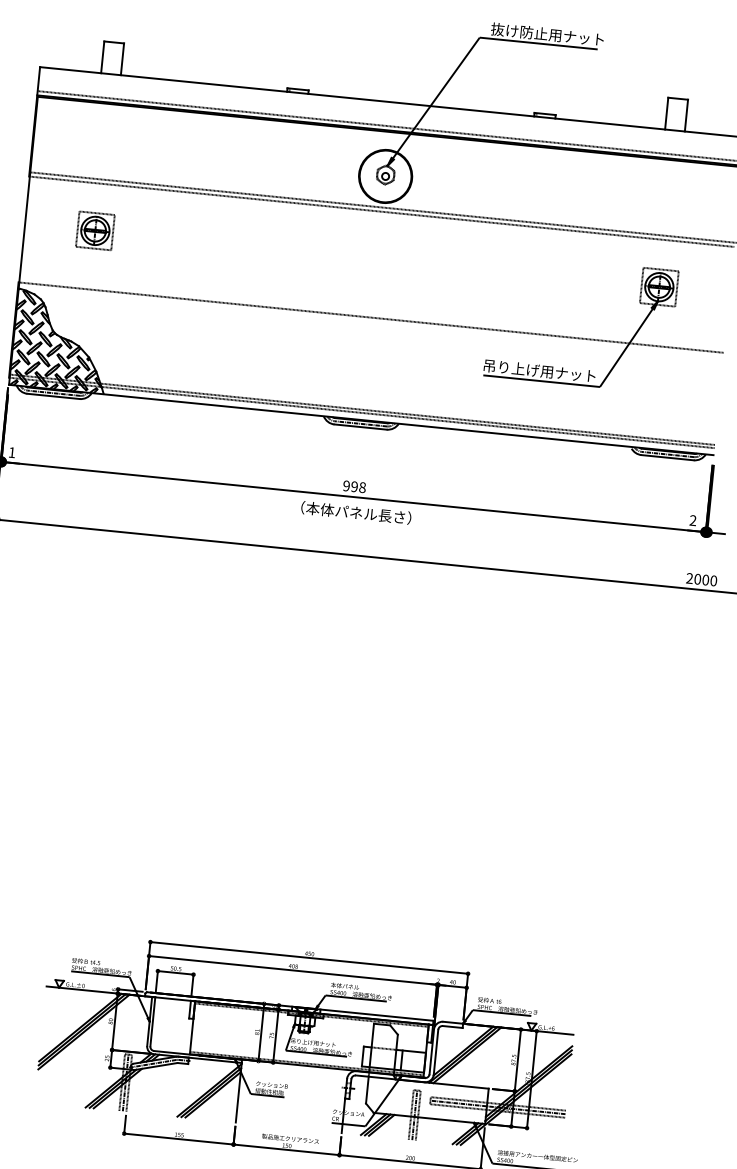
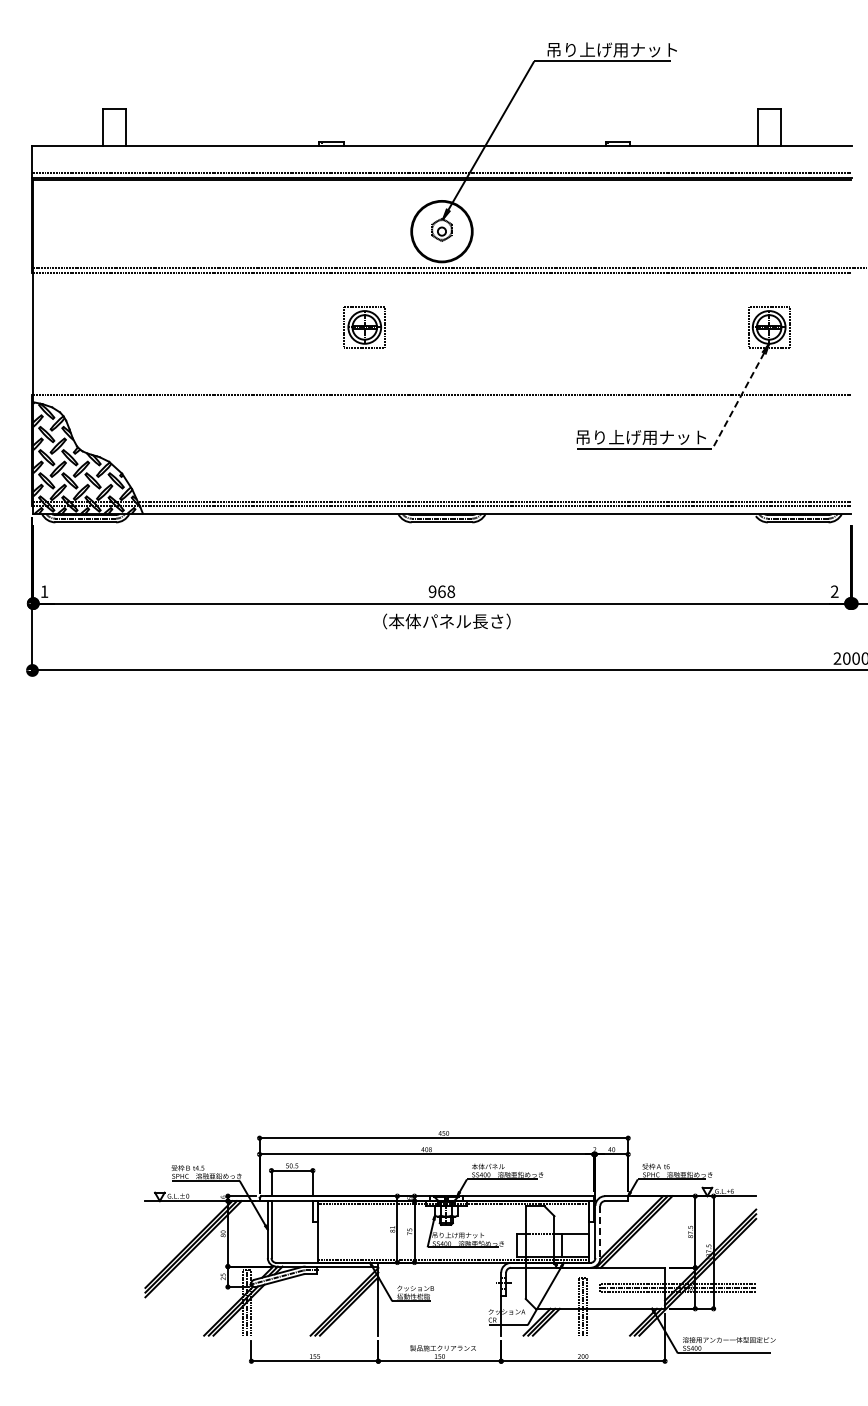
text: (519, 31) -> (579, 49), 抜け防止用ナット -> 吊り上げ用ナット
part: (95, 230) -> (364, 327), moved
line: (626, 347) -> (738, 400), solid -> dashed
text: (354, 486) -> (441, 591), 998 -> 968
line: (436, 1052) -> (600, 1232), solid -> dashed

